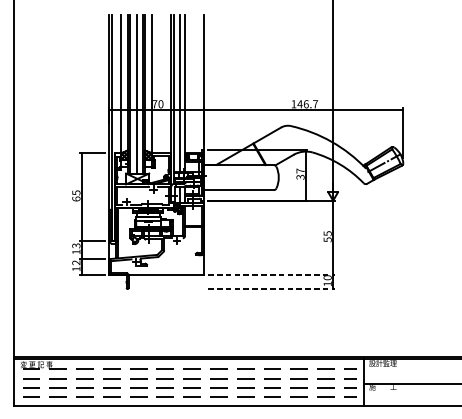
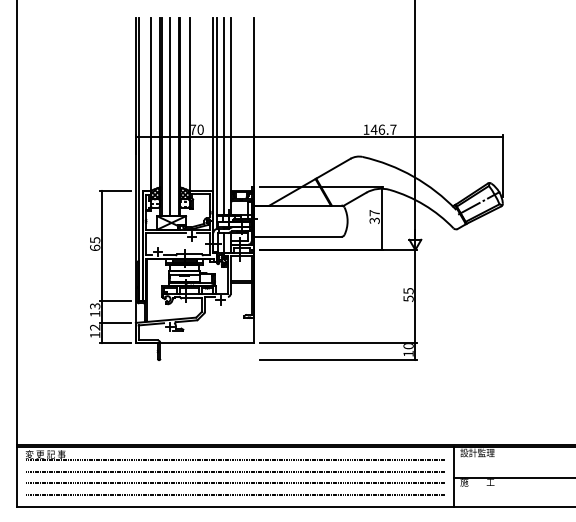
line: (271, 275) -> (338, 343), dashed -> solid
line: (271, 289) -> (338, 360), dashed -> solid

